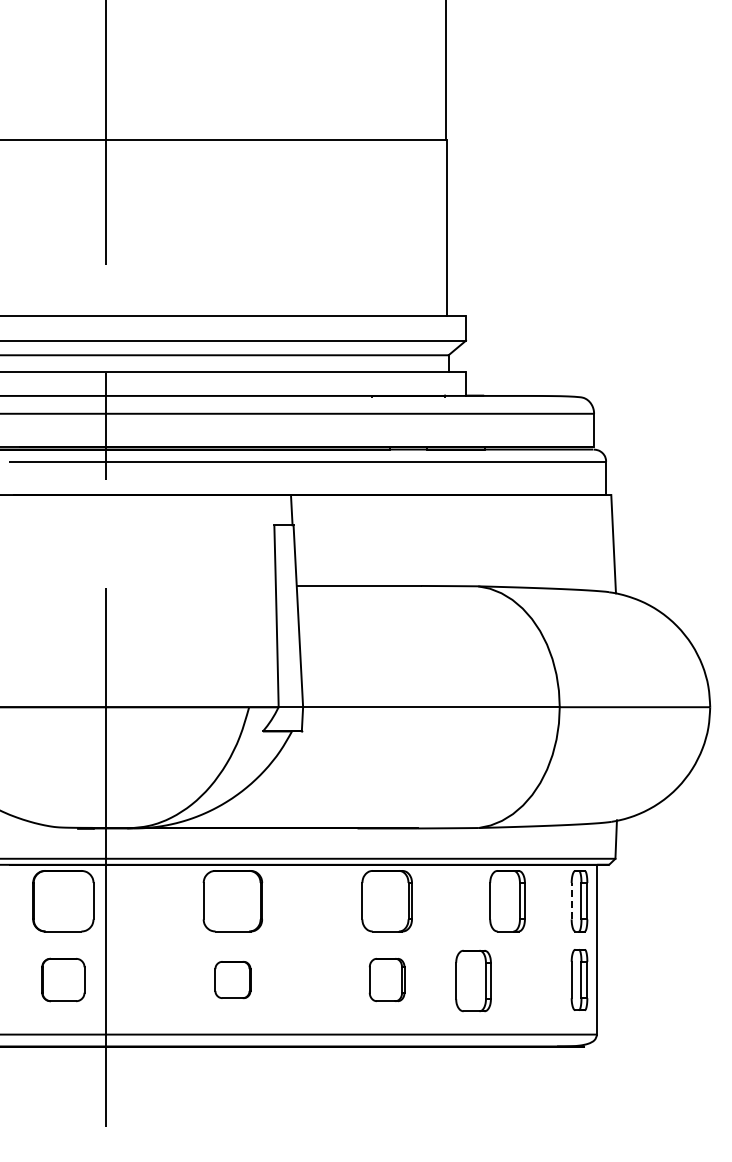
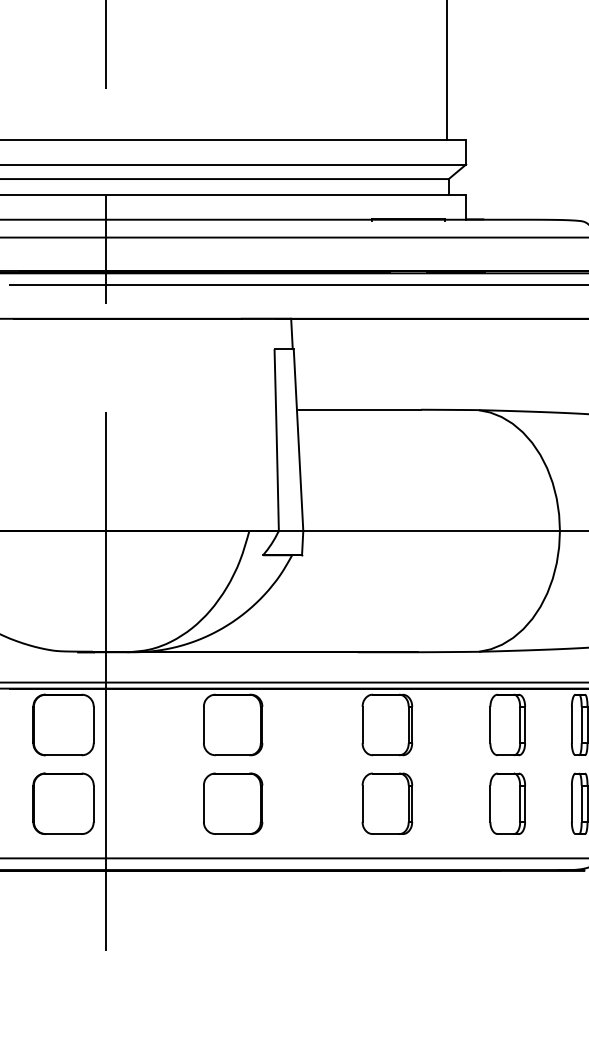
line: (571, 900) -> (571, 724), dashed -> solid
part: (63, 979) -> (63, 803), size x1.43
part: (232, 979) -> (232, 803), size x1.67
part: (386, 979) -> (386, 803), size x1.43
part: (473, 981) -> (507, 804), moved

